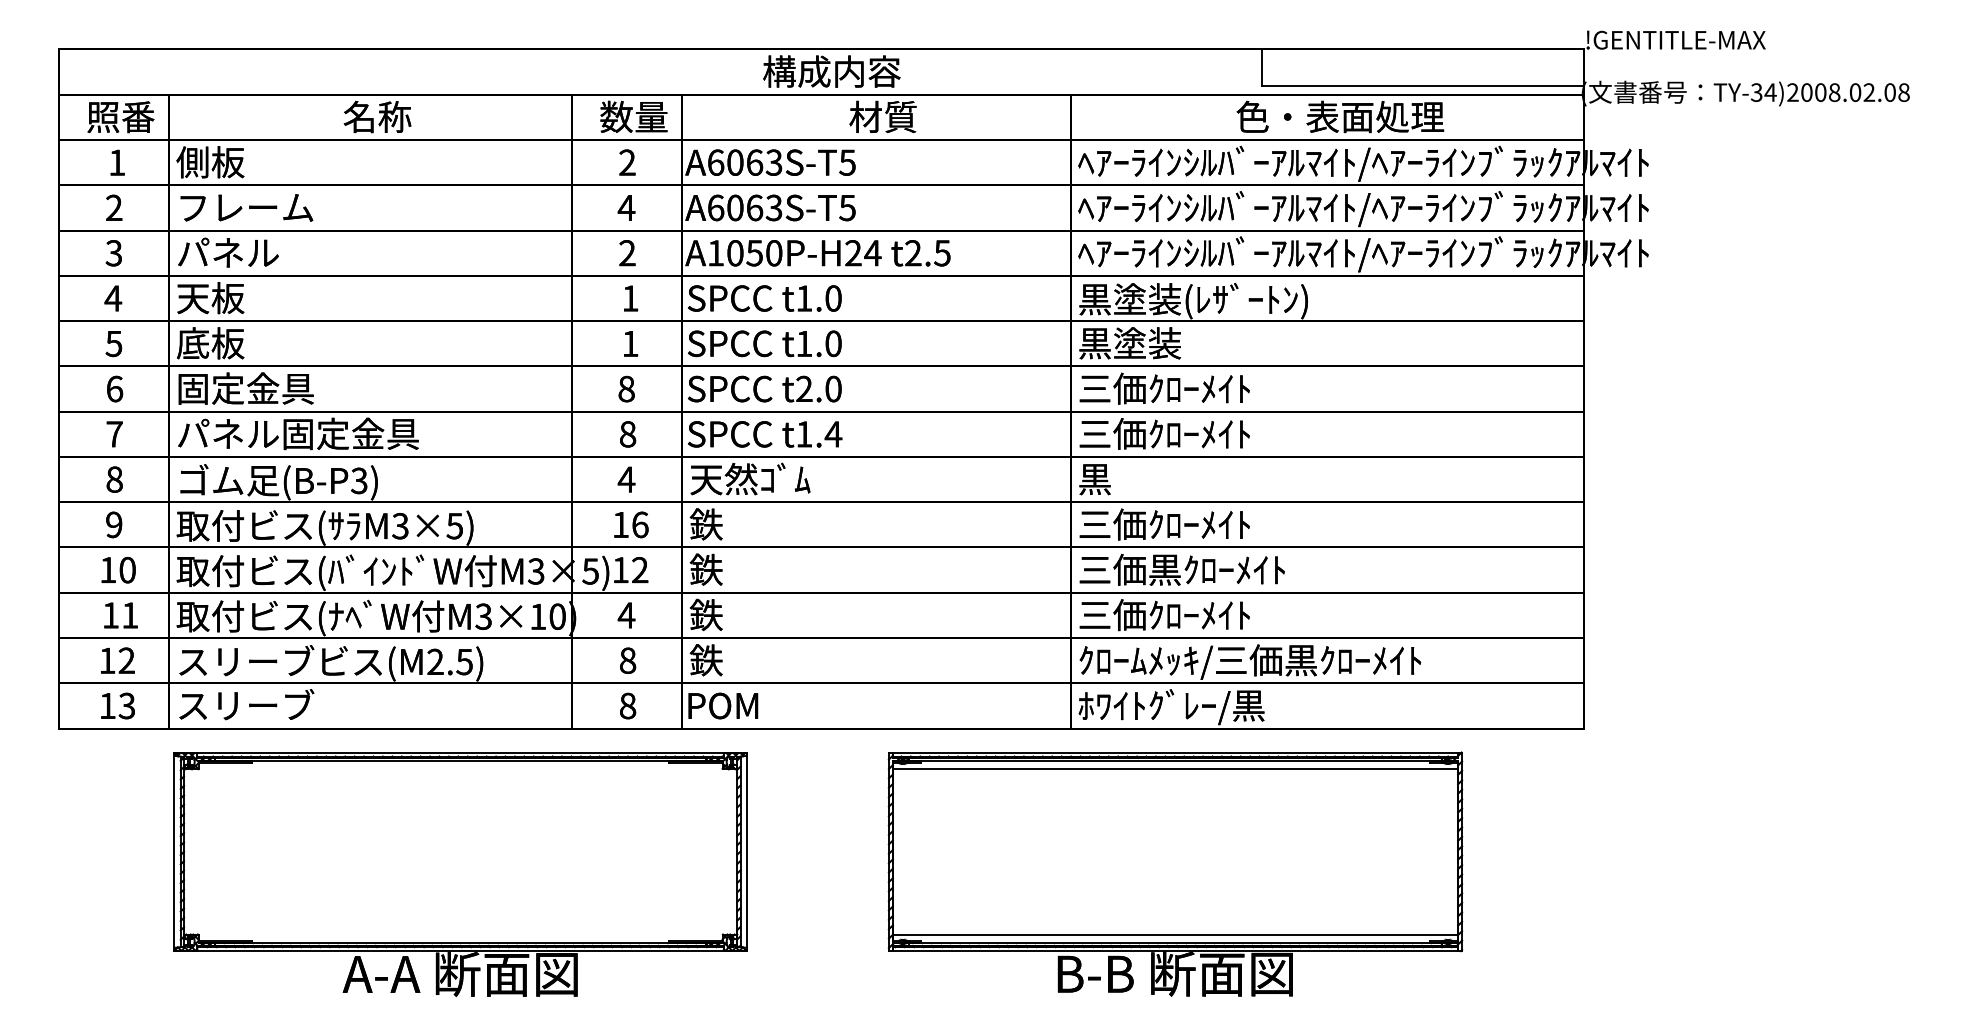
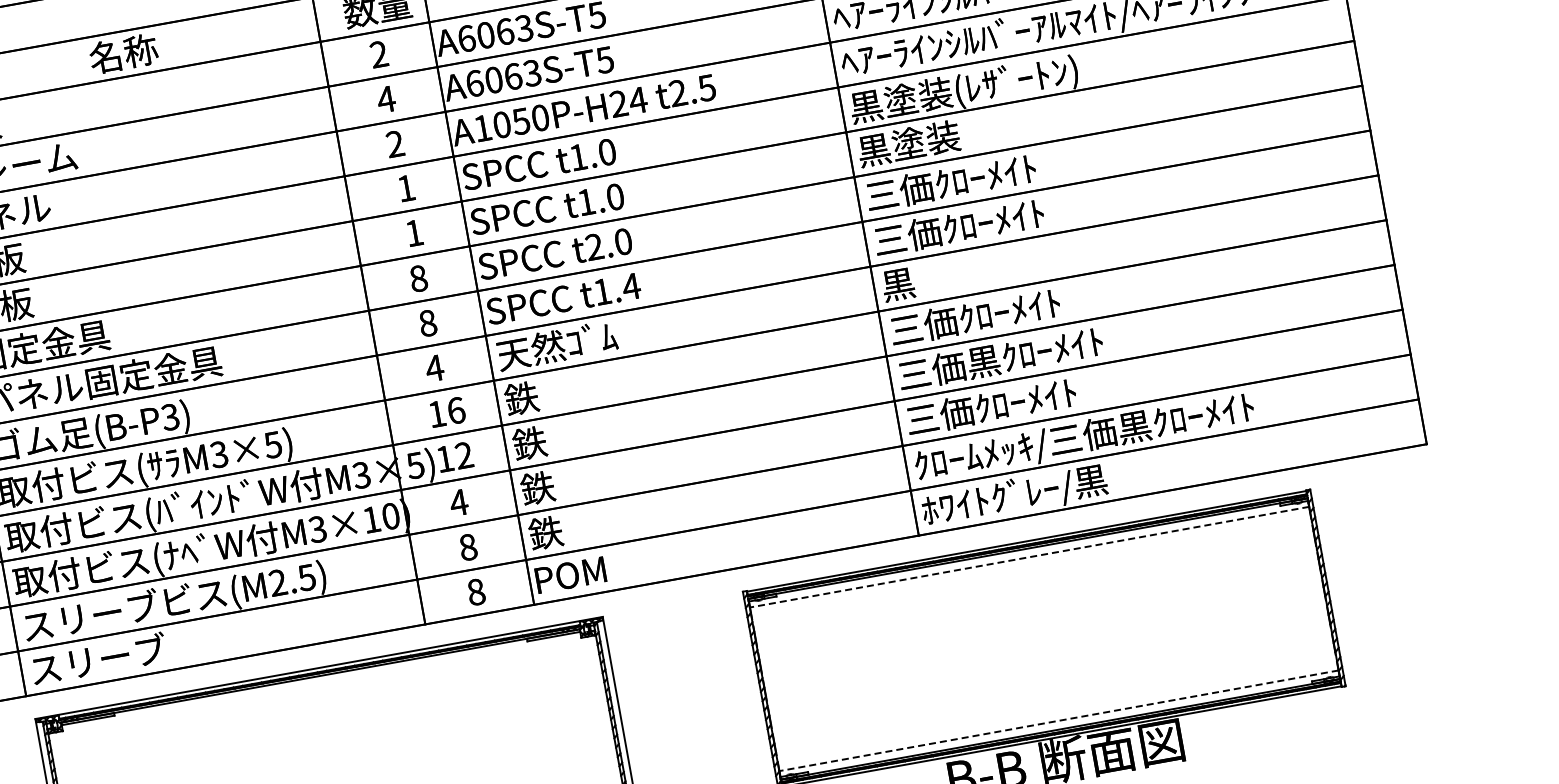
line: (1175, 769) -> (1029, 557), solid -> dashed
line: (1175, 934) -> (1058, 720), solid -> dashed

